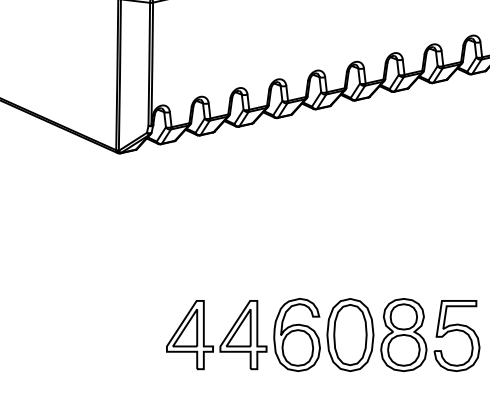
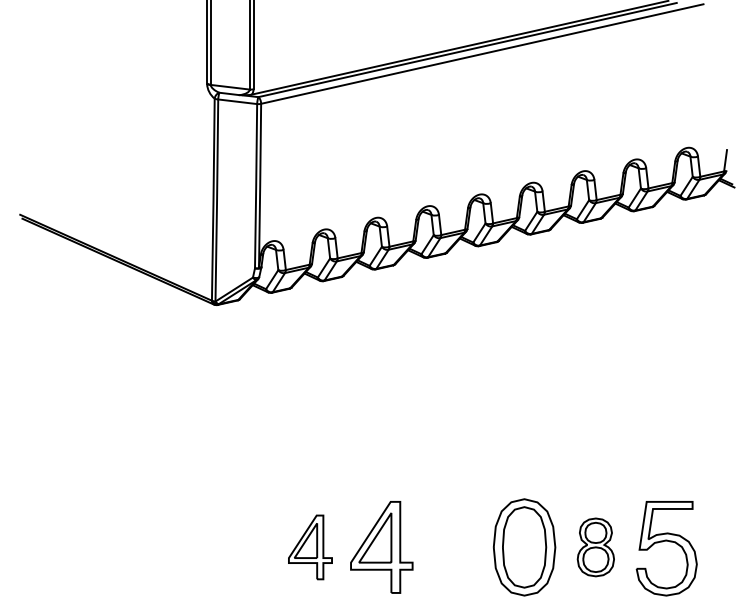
part: (190, 335) -> (310, 547), size x0.7
part: (296, 335) -> (452, 547), removed
part: (403, 335) -> (595, 547), size x0.6

